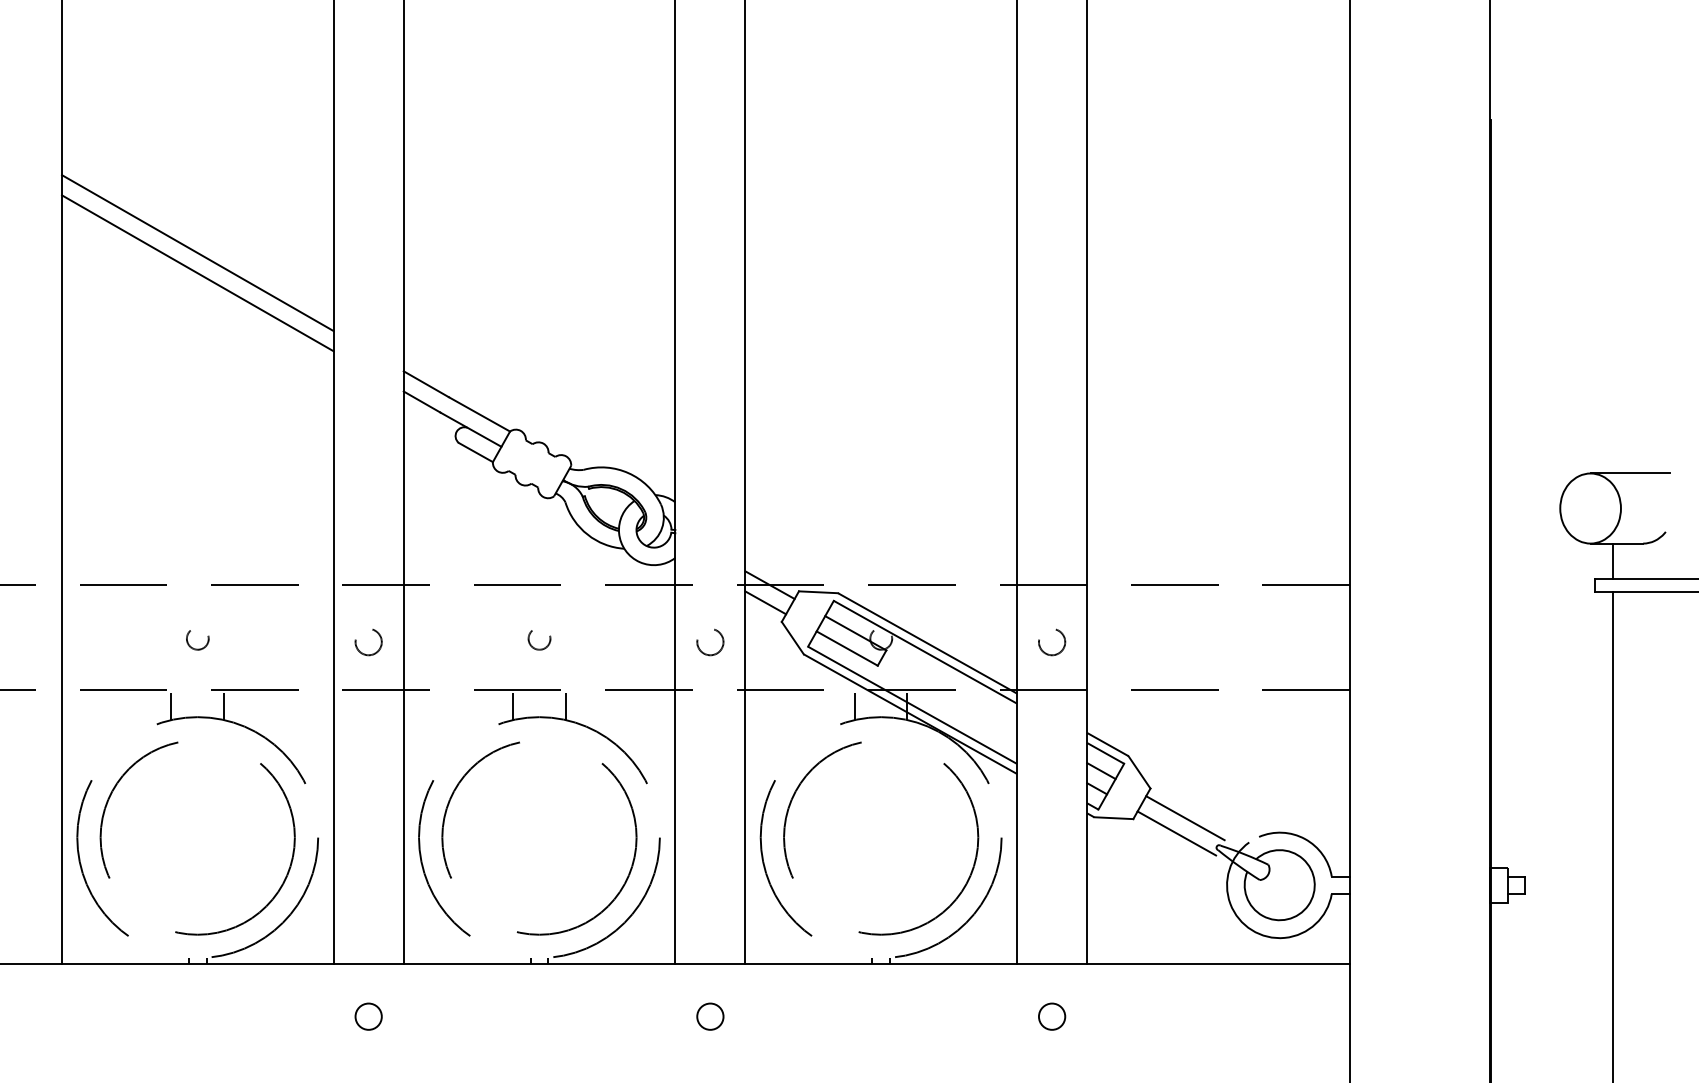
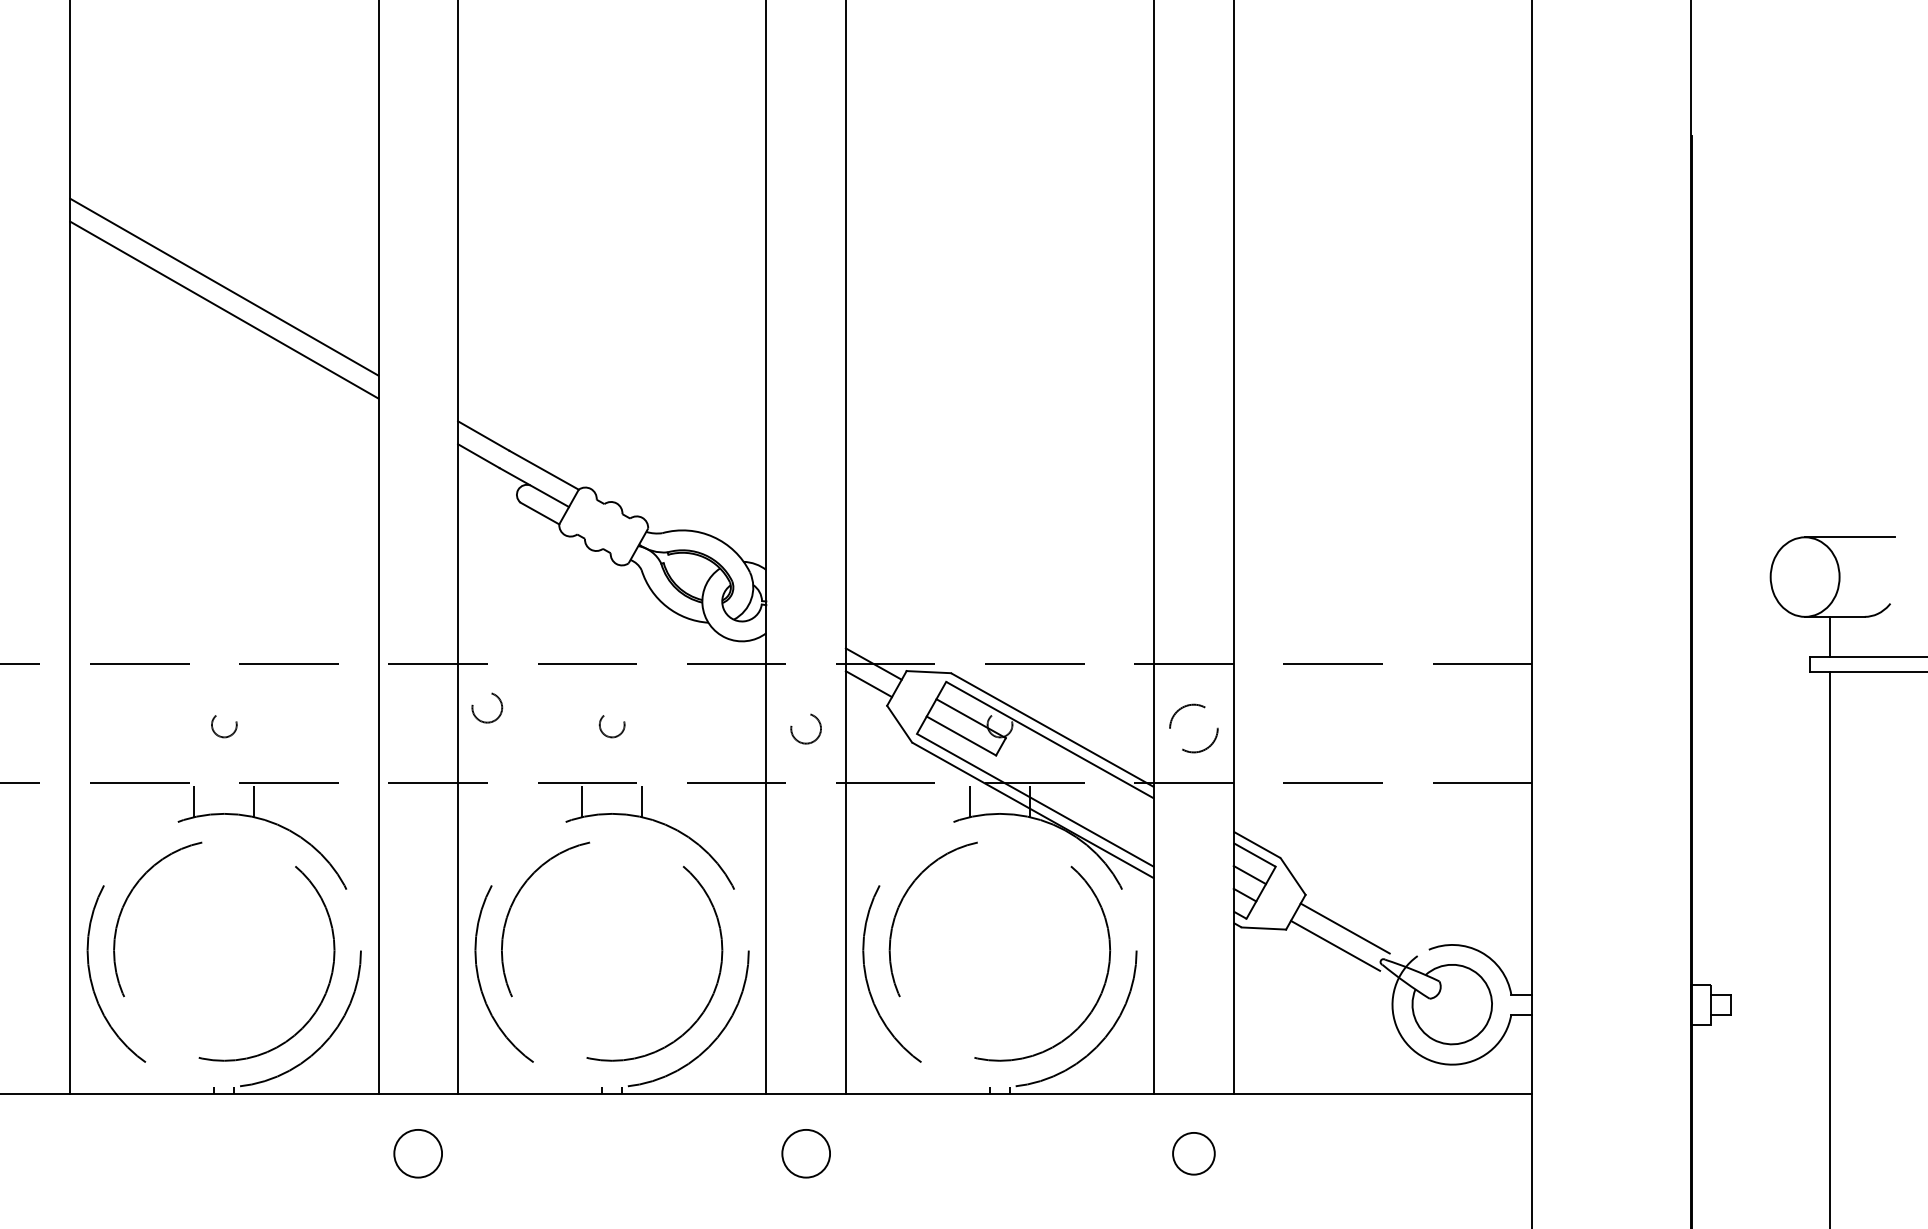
circle: (368, 641) -> (487, 707), moved
circle: (1051, 641) -> (1193, 728), size x1.6
circle: (368, 1016) -> (418, 1153), size x1.6
circle: (709, 1016) -> (805, 1153), size x1.6
circle: (1051, 1016) -> (1193, 1153), size x1.4

